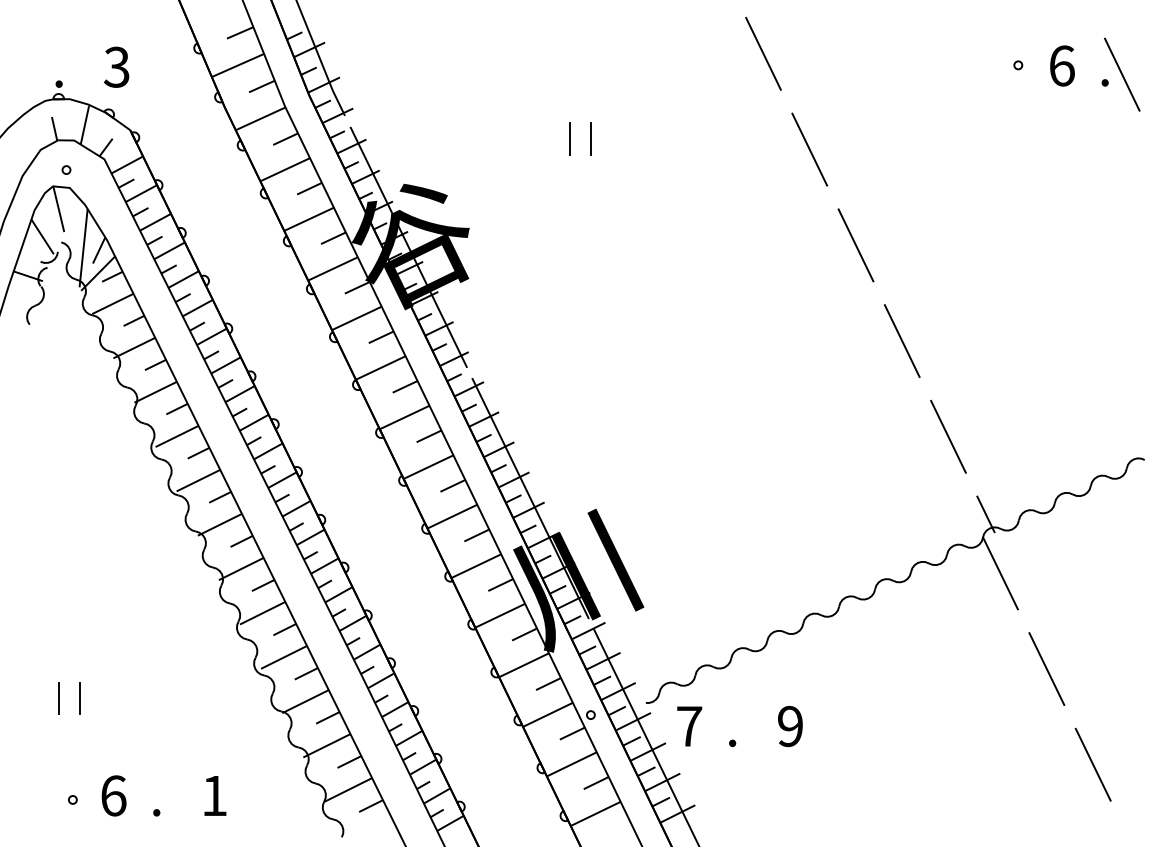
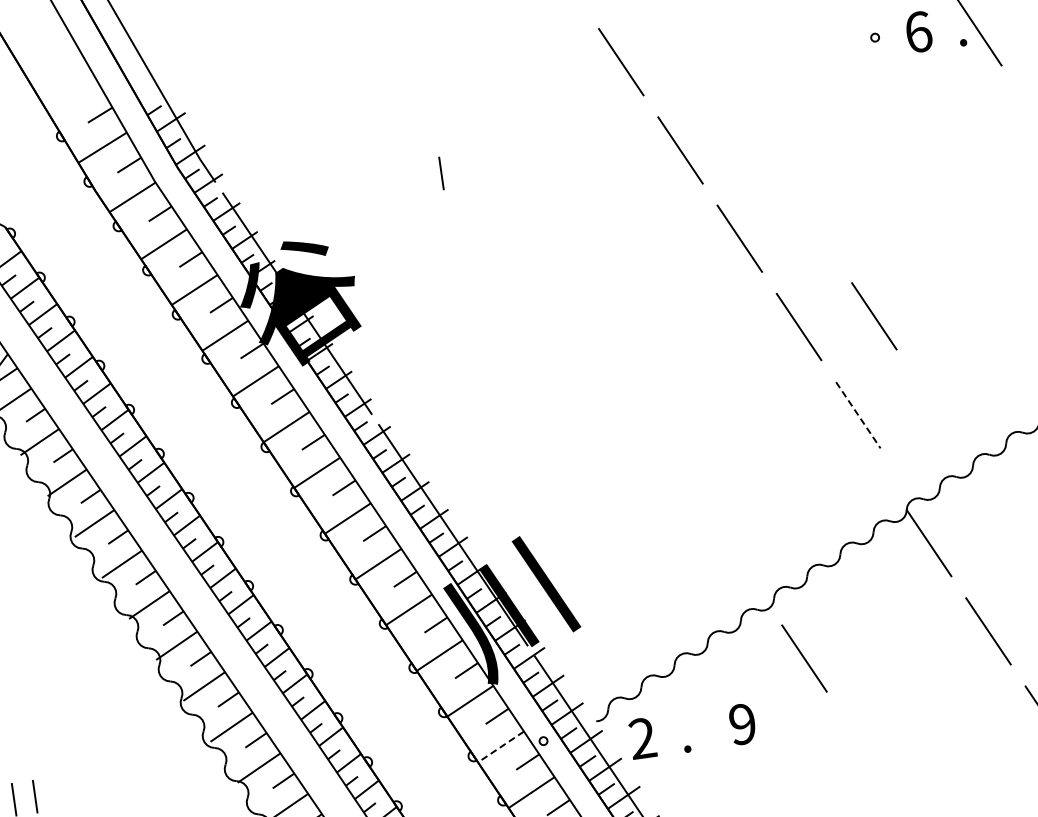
line: (591, 138) -> (462, 170), removed
line: (978, 340) -> (874, 315), added
line: (948, 436) -> (858, 414), solid -> dashed
line: (985, 514) -> (905, 486), removed
line: (860, 669) -> (804, 658), added
line: (547, 714) -> (500, 746), solid -> dashed
text: (689, 725) -> (642, 737), 7 -> 2

